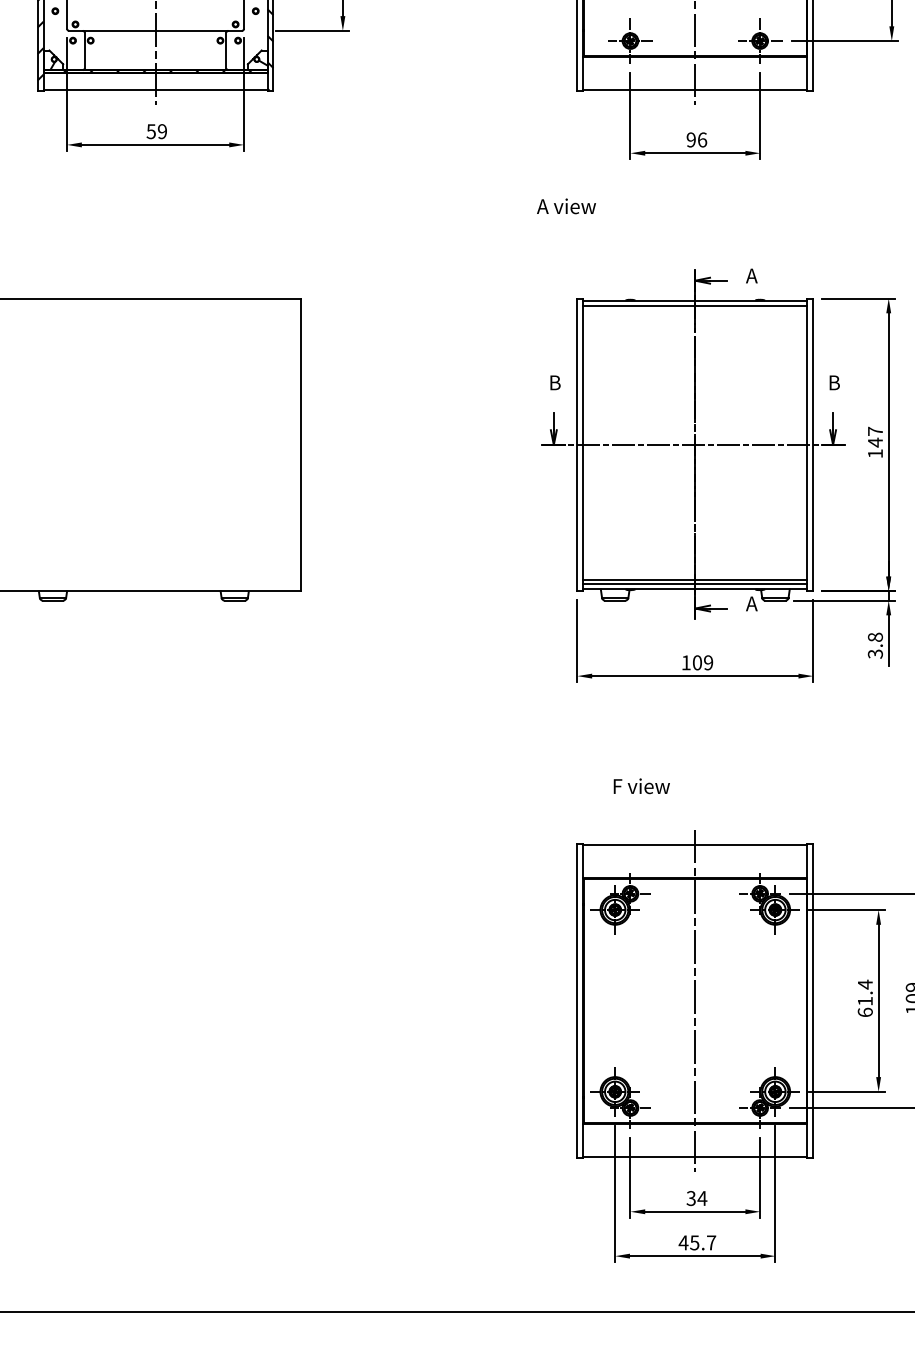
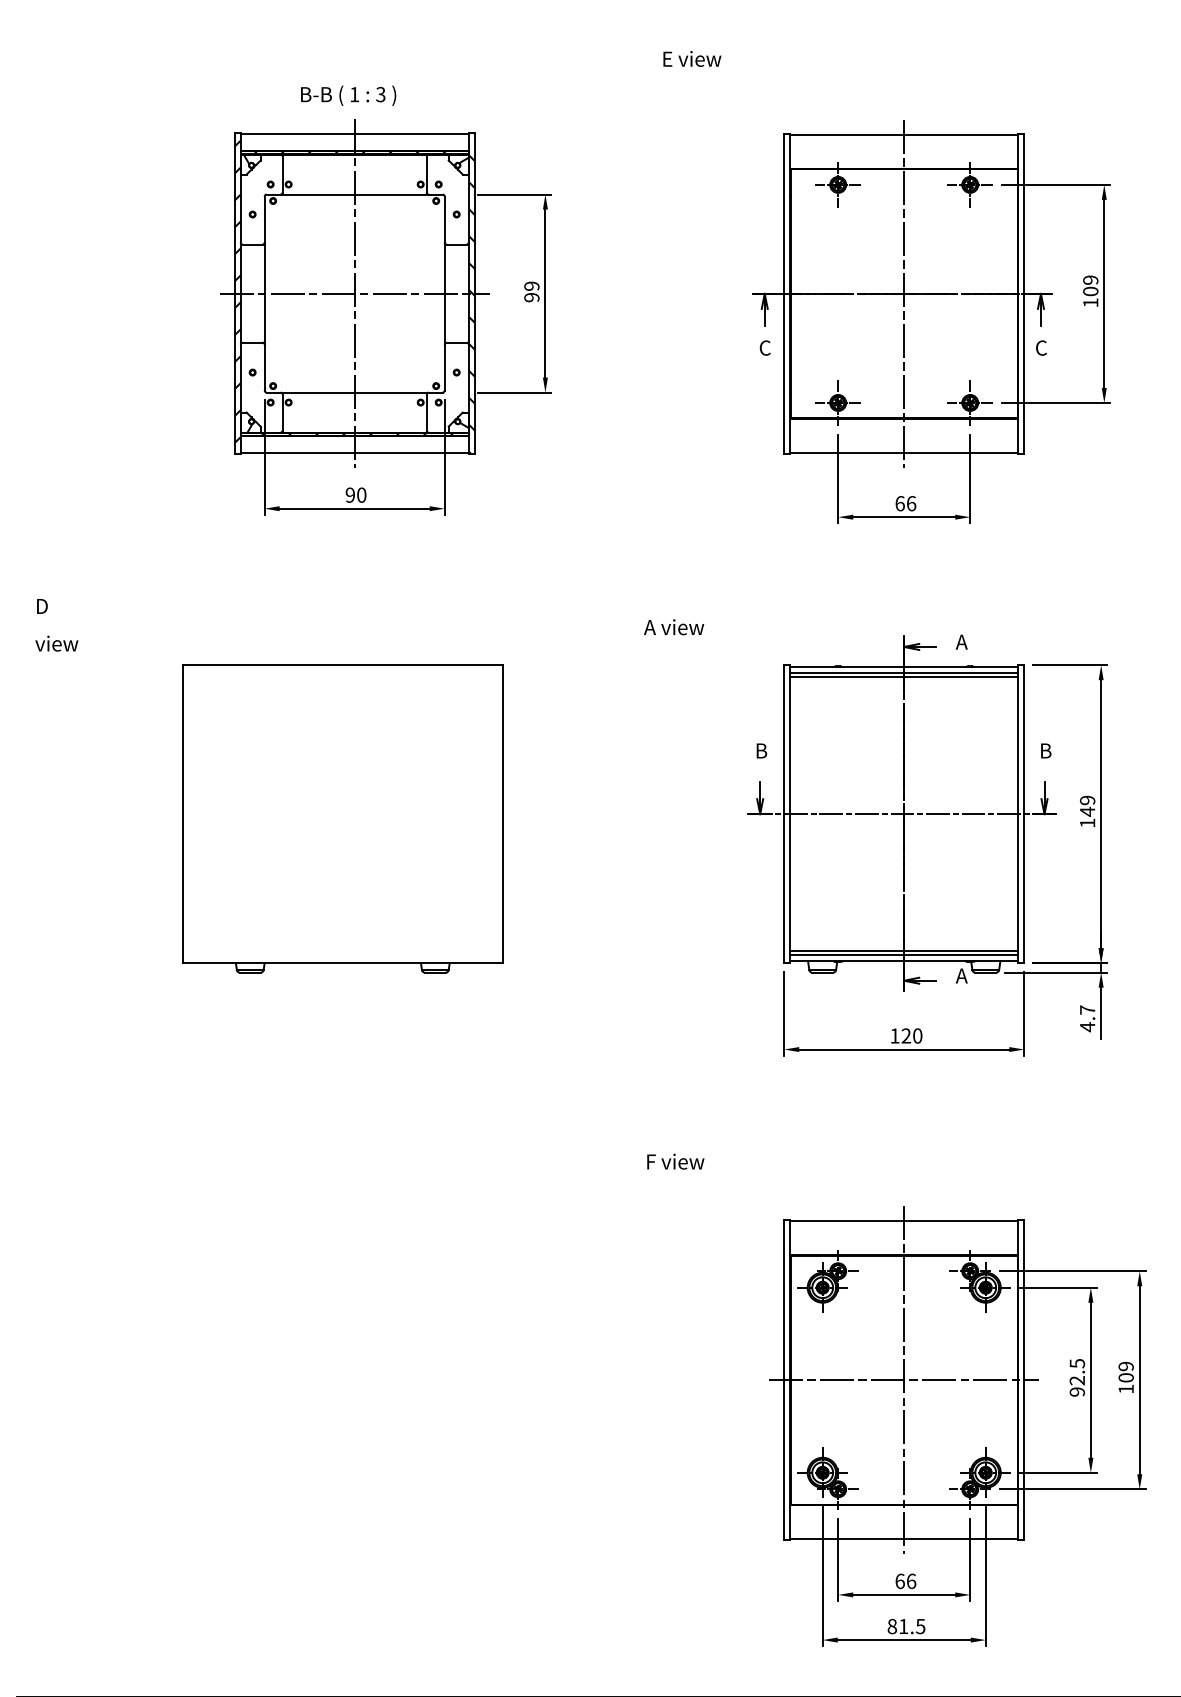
text: (156, 130) -> (355, 494), 59 -> 90
text: (690, 139) -> (899, 503), 96 -> 66
text: (566, 206) -> (674, 627), moved
line: (695, 310) -> (904, 677), added
text: (875, 431) -> (1087, 800), 147 -> 149
text: (875, 645) -> (1087, 1018), 3.8 -> 4.7
text: (702, 662) -> (911, 1035), 109 -> 120
text: (641, 786) -> (675, 1161), moved
text: (865, 998) -> (1077, 1377), 61.4 -> 92.5
line: (695, 1001) -> (904, 1380), added
text: (696, 1198) -> (905, 1581), 34 -> 66
text: (697, 1242) -> (906, 1626), 45.7 -> 81.5

